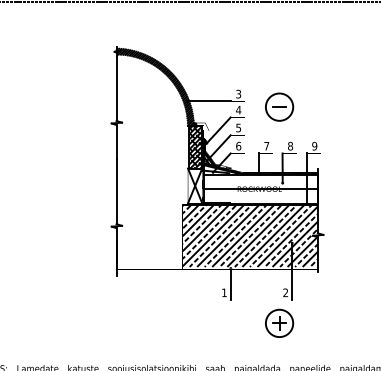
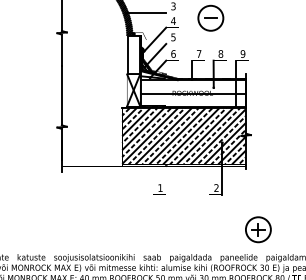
hatch: (195, 147) -> (134, 55), removed
line: (230, 284) -> (166, 180), removed
part: (279, 322) -> (258, 228), moved

